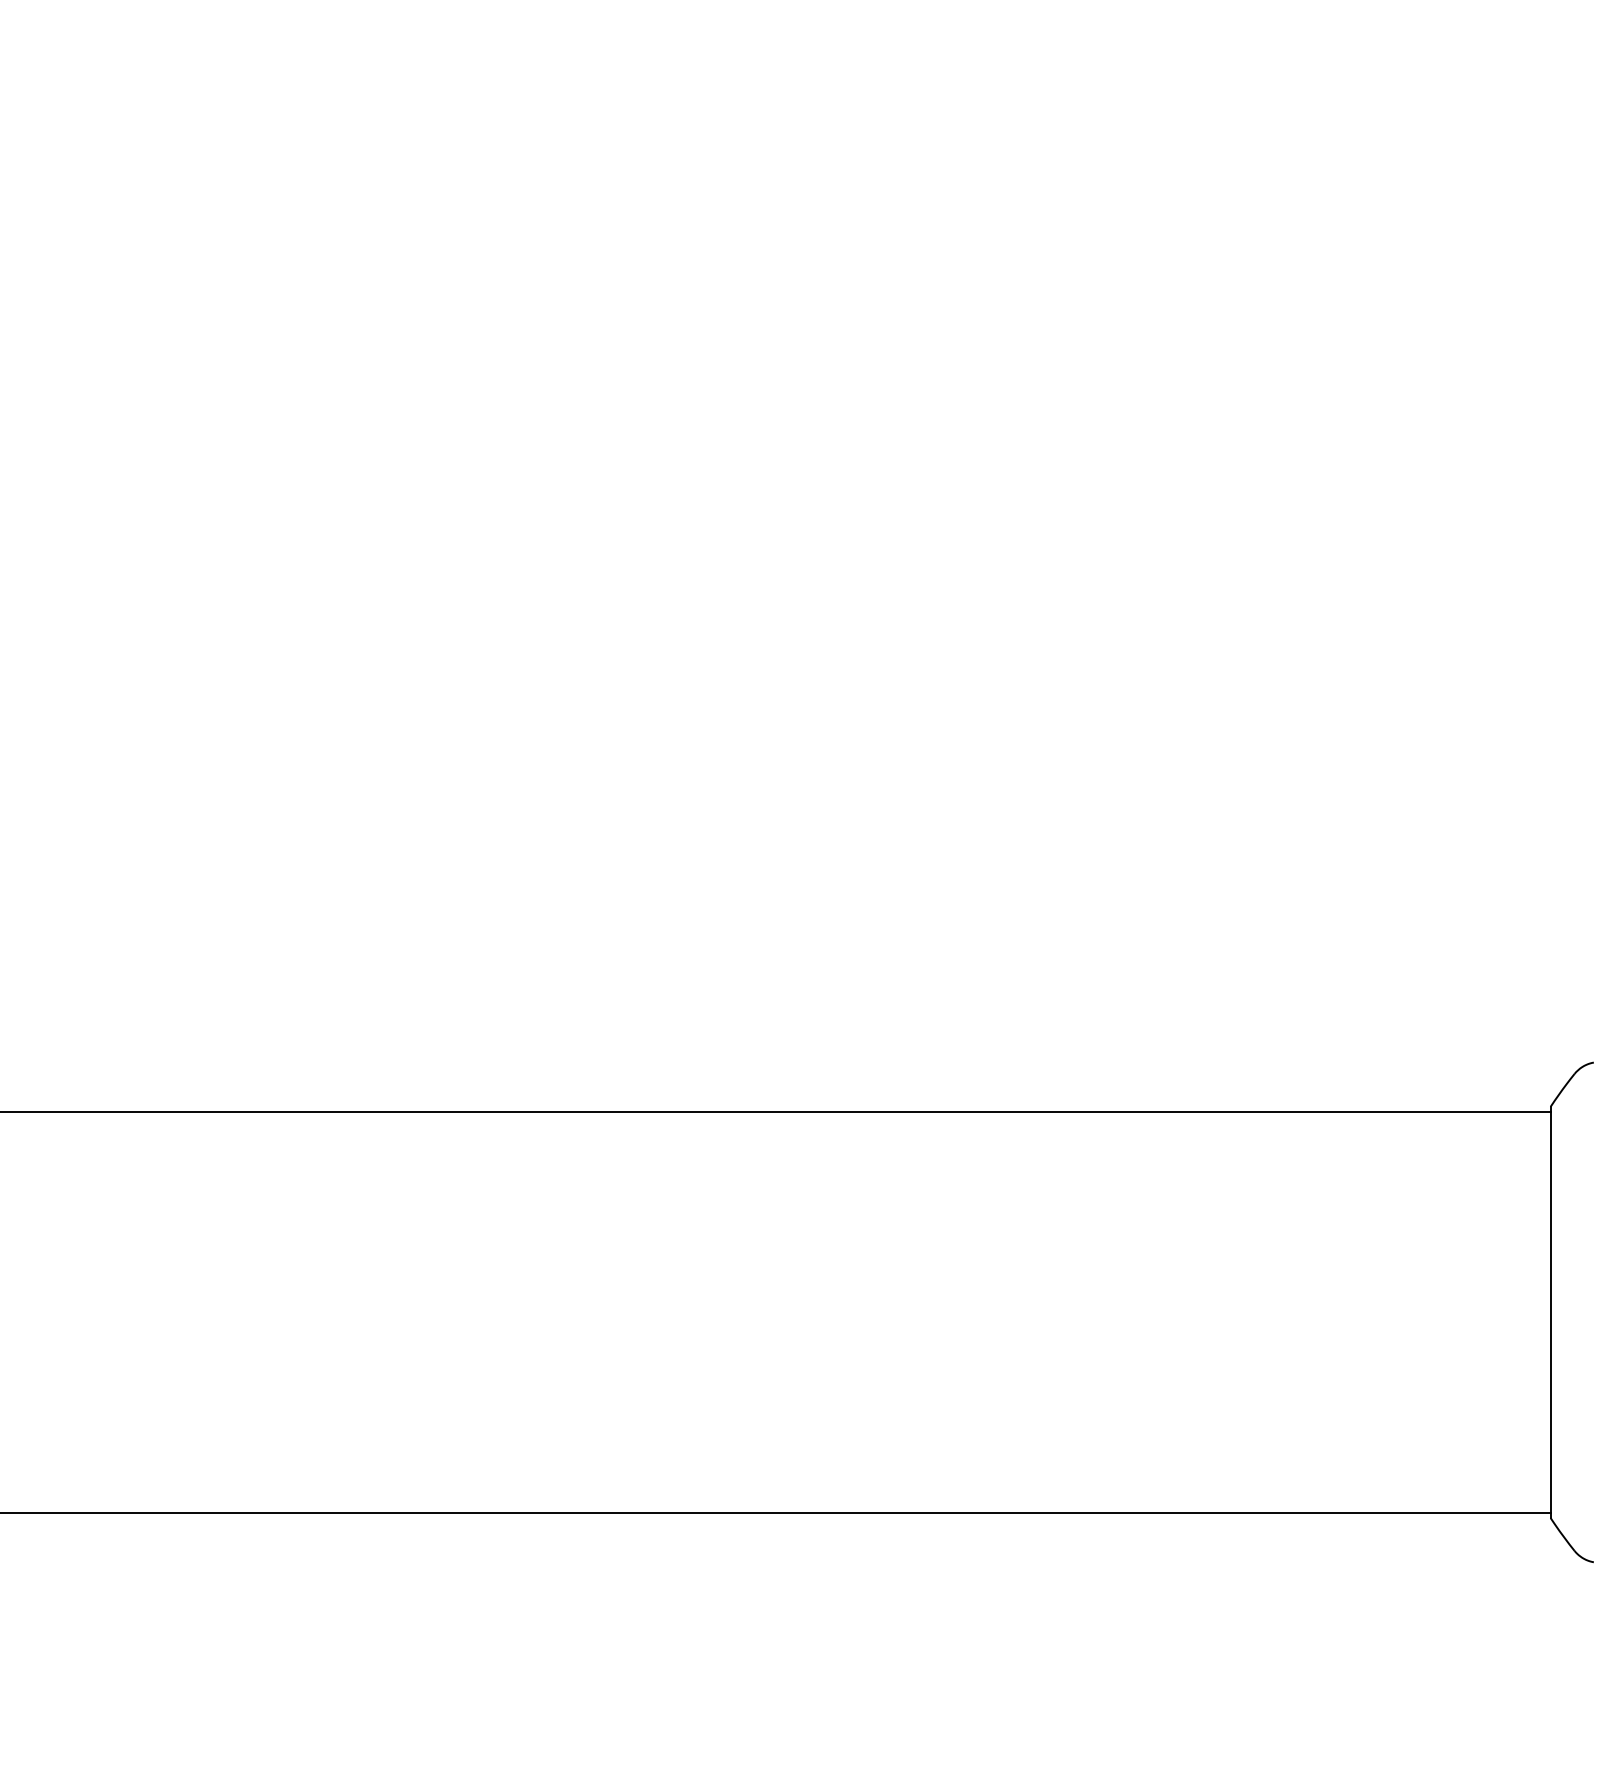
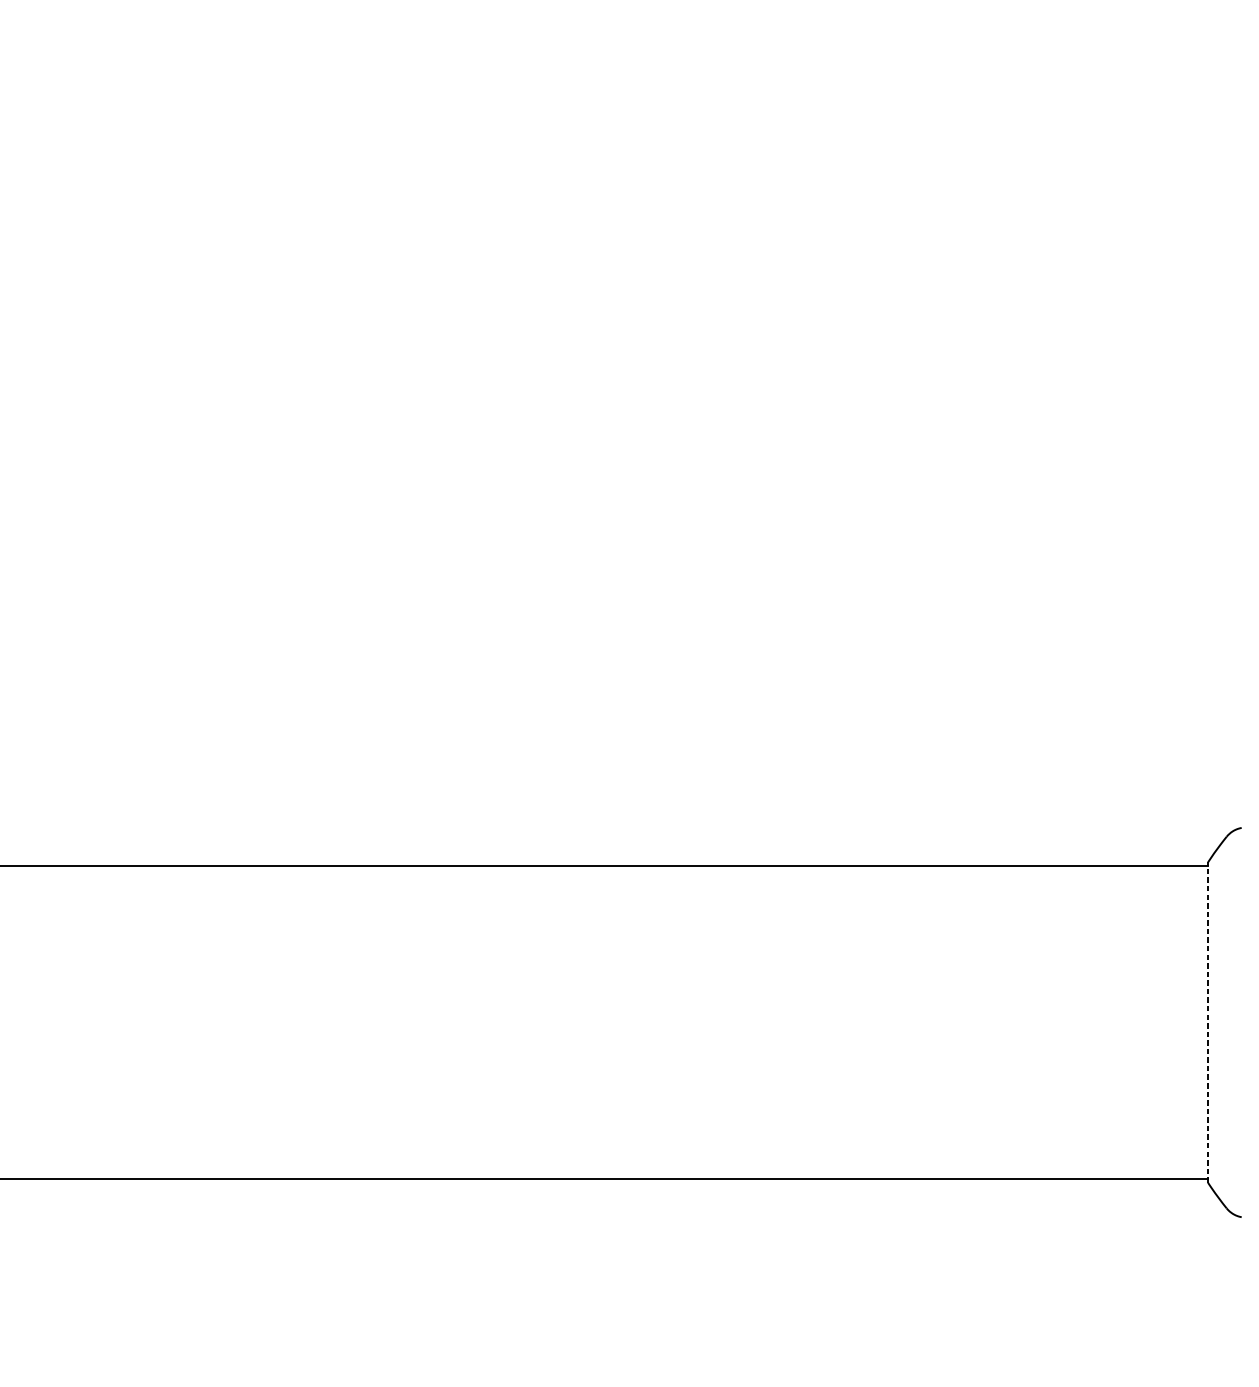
line: (1550, 1312) -> (1207, 1022), solid -> dashed

